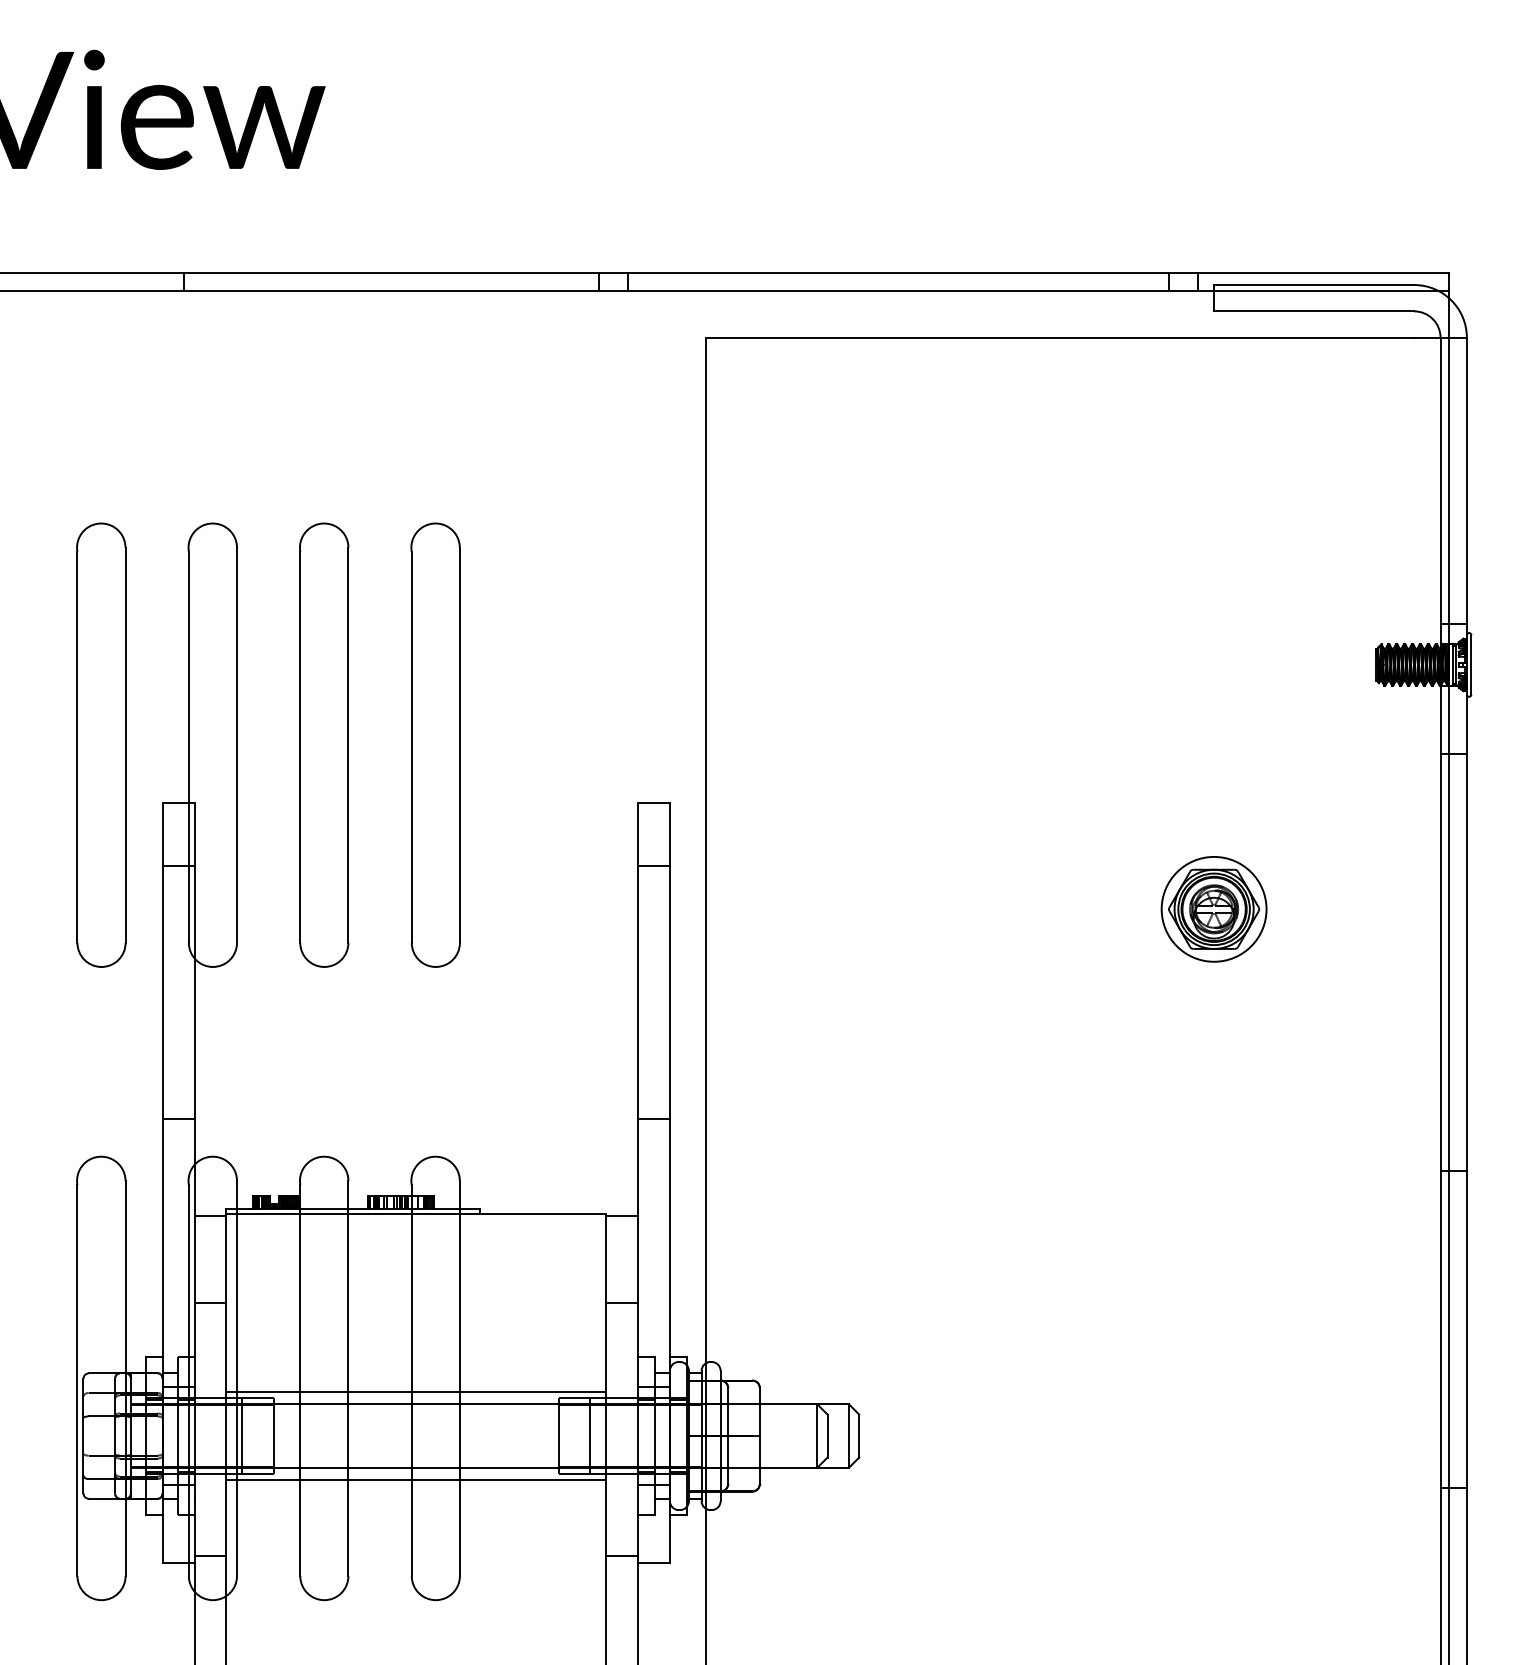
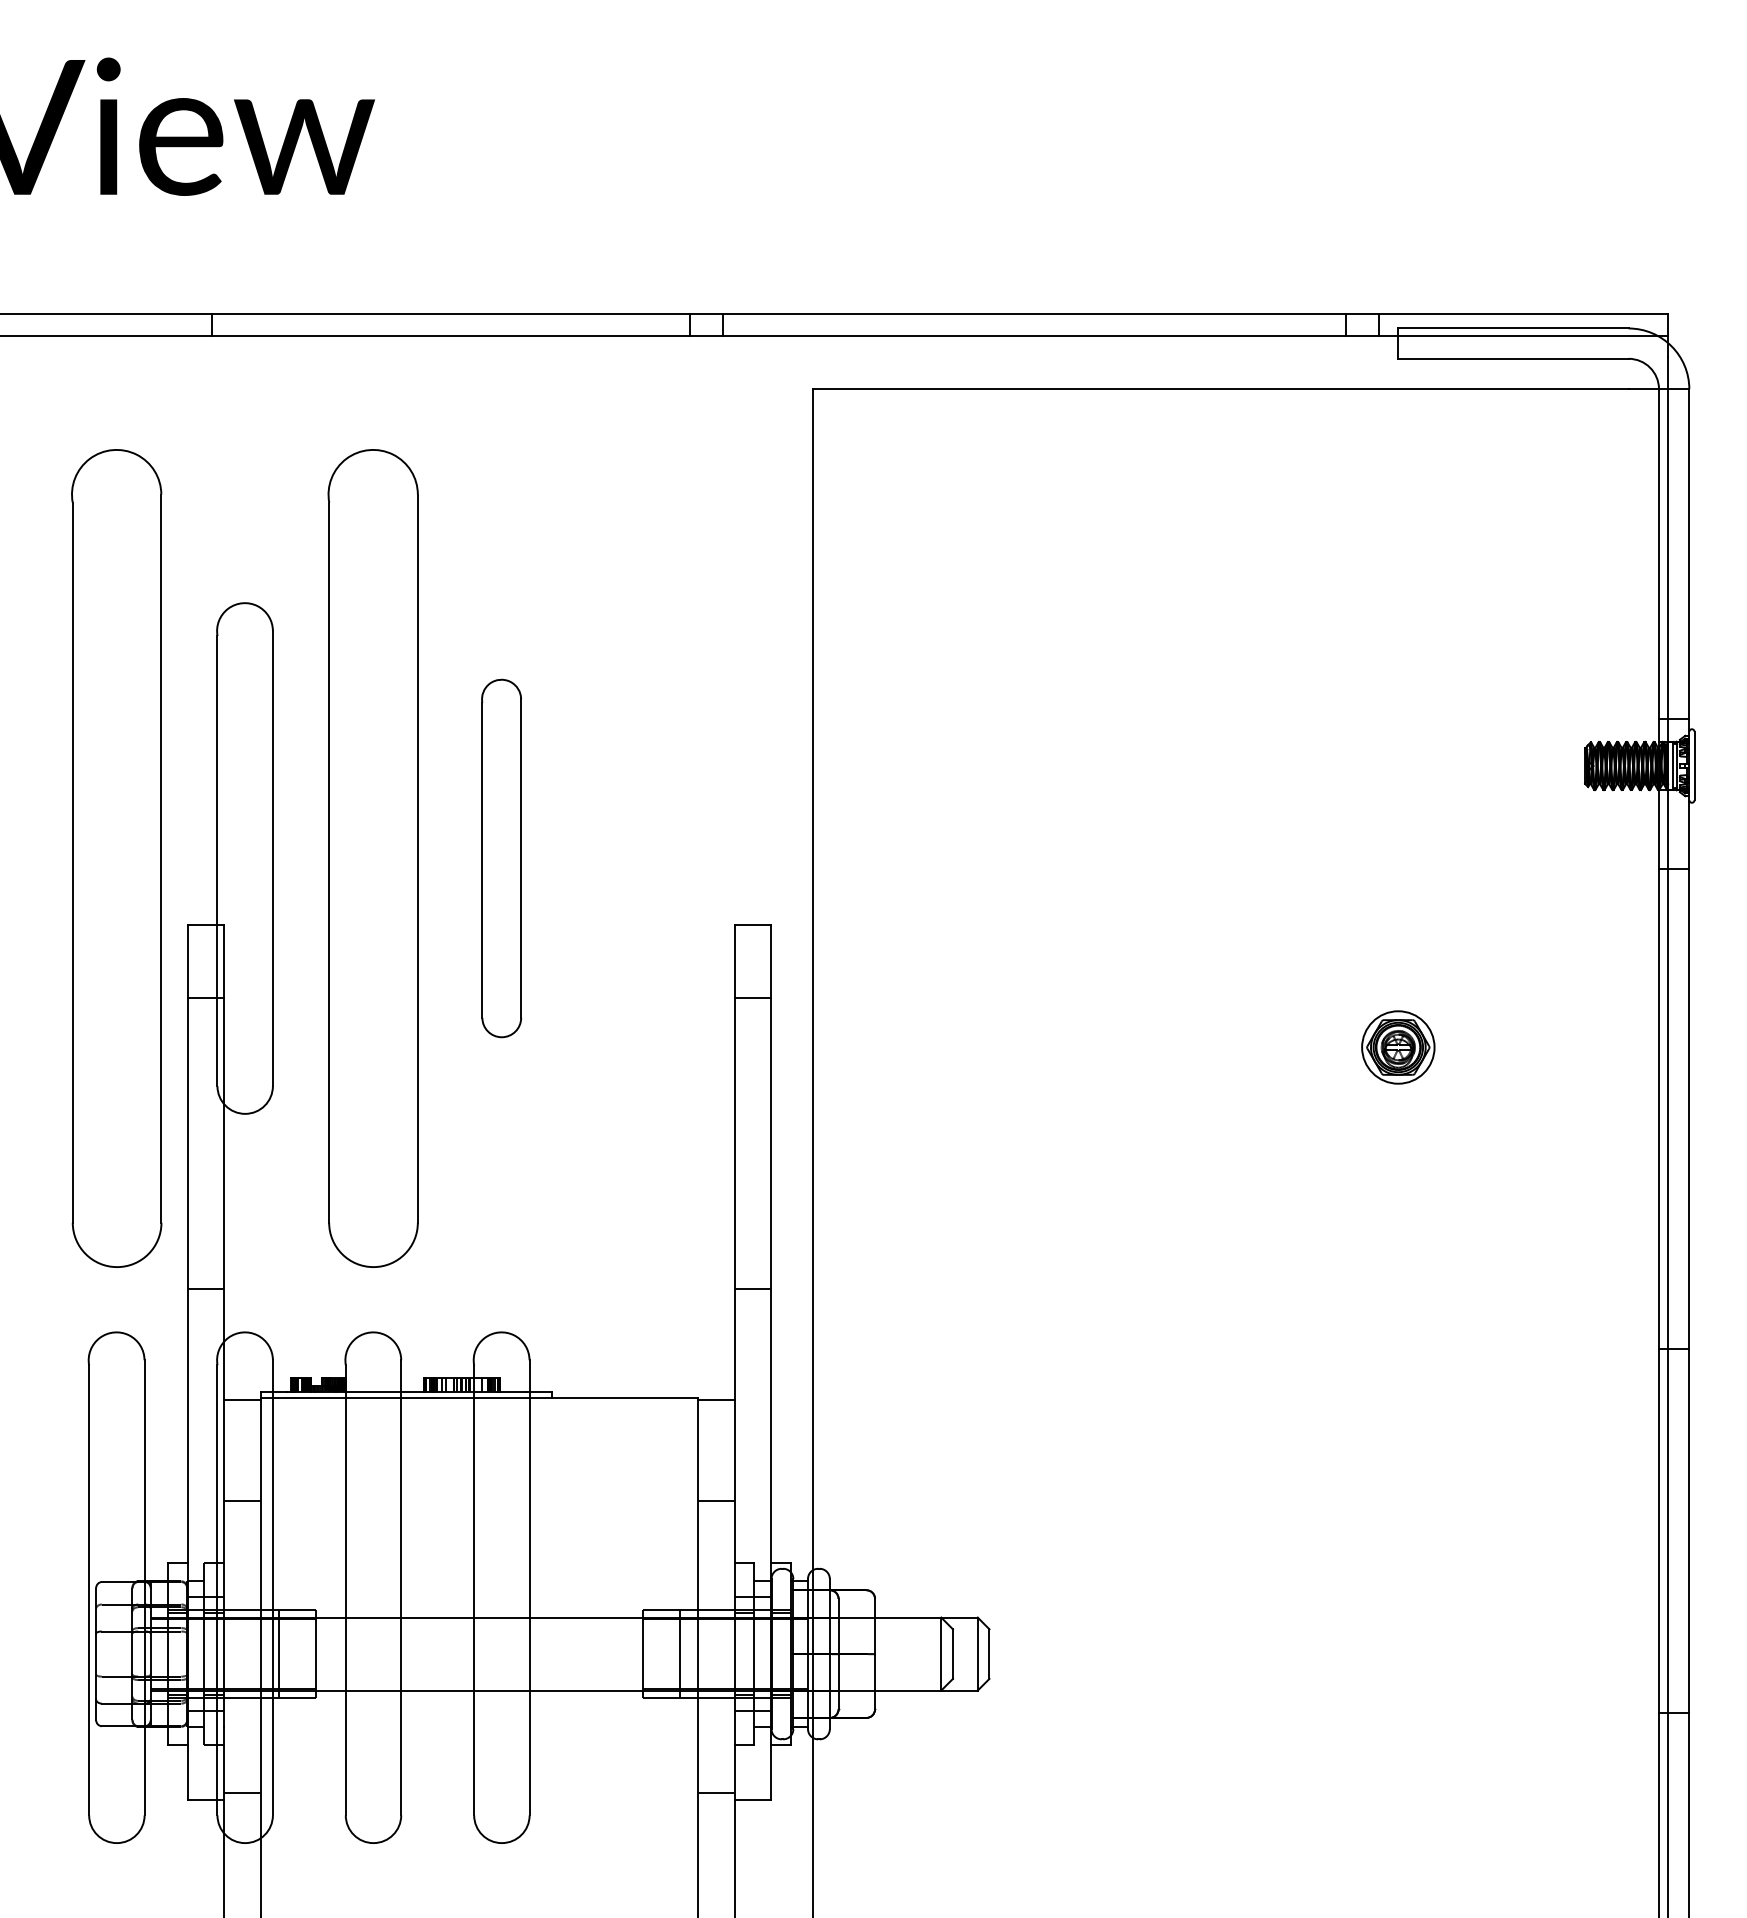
part: (101, 745) -> (116, 858), size x1.6
part: (324, 745) -> (373, 858), size x1.6
part: (435, 745) -> (501, 858), size x0.7
part: (1214, 909) -> (1398, 1047), size x0.6
line: (416, 1392) -> (479, 1603), removed
line: (416, 1479) -> (479, 1704), removed

